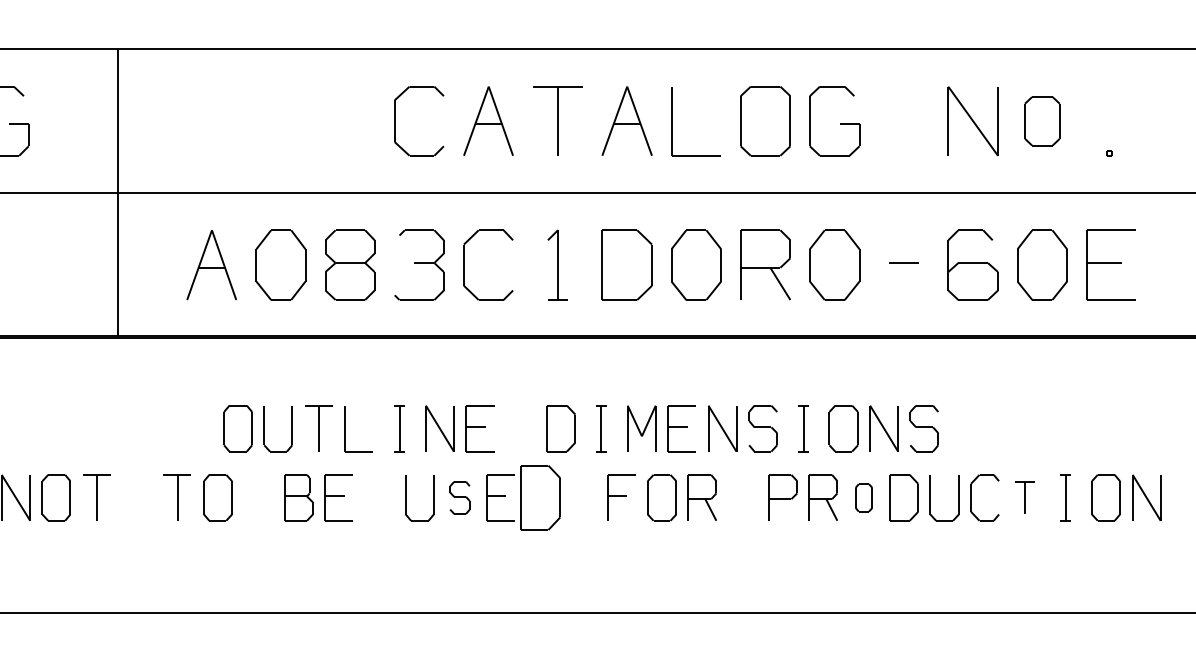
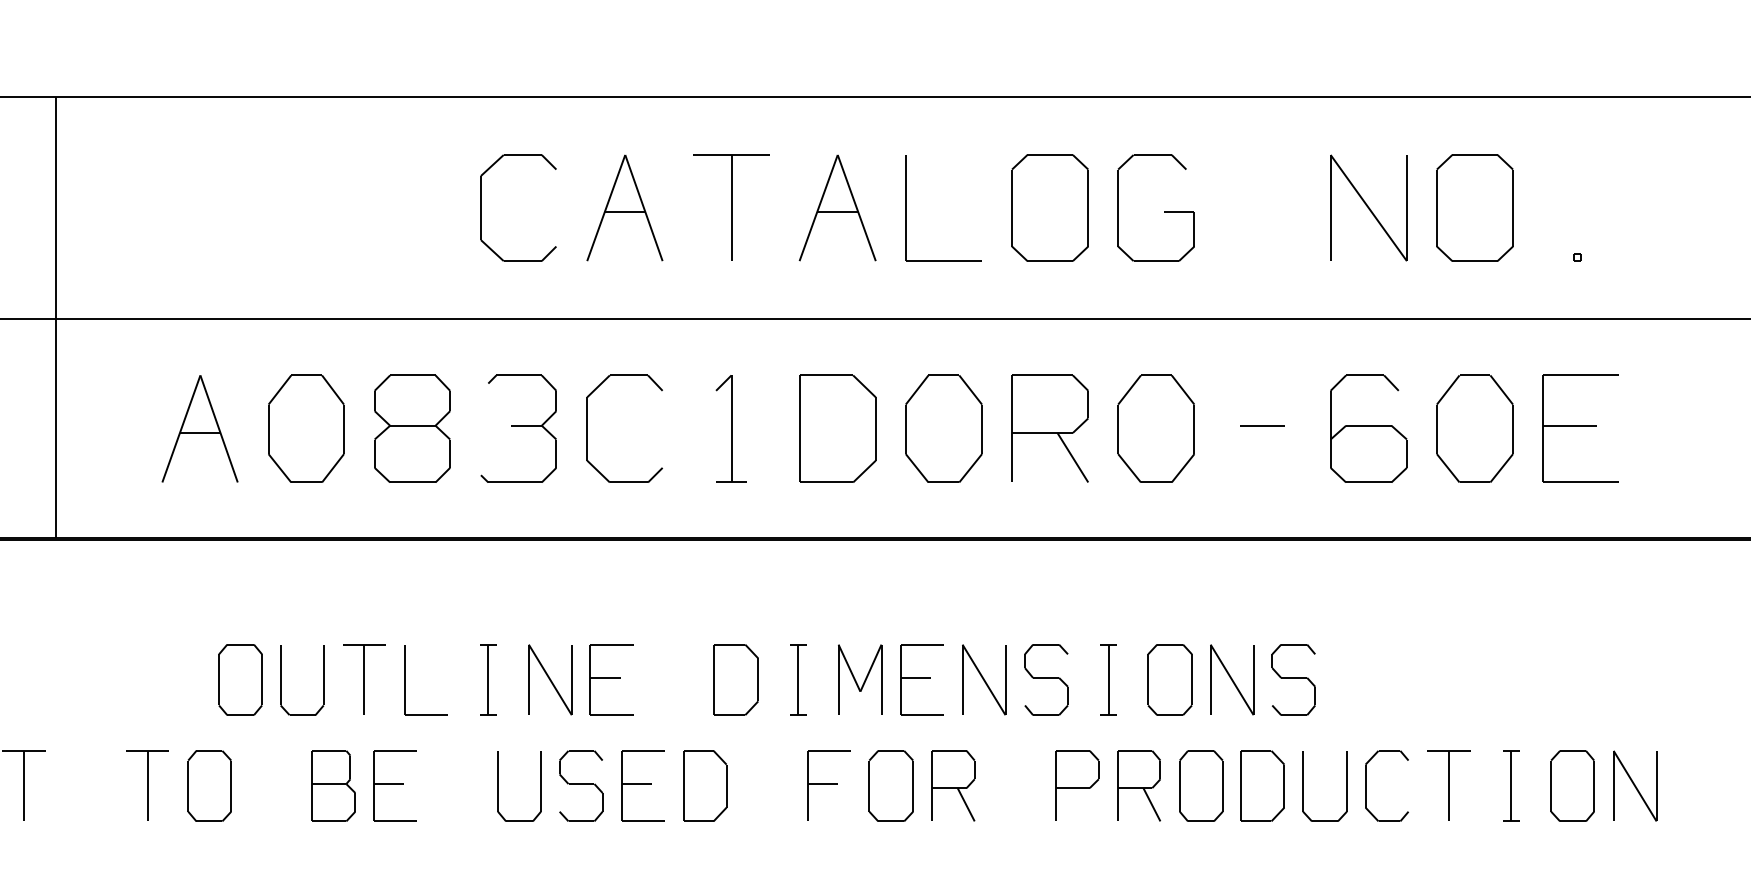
part: (1042, 121) -> (1475, 208), size x1.43
part: (459, 497) -> (580, 785), size x1.43
part: (540, 497) -> (704, 785), size x0.71
part: (863, 497) -> (1200, 785), size x1.67
part: (1025, 497) -> (1449, 785), size x1.43

